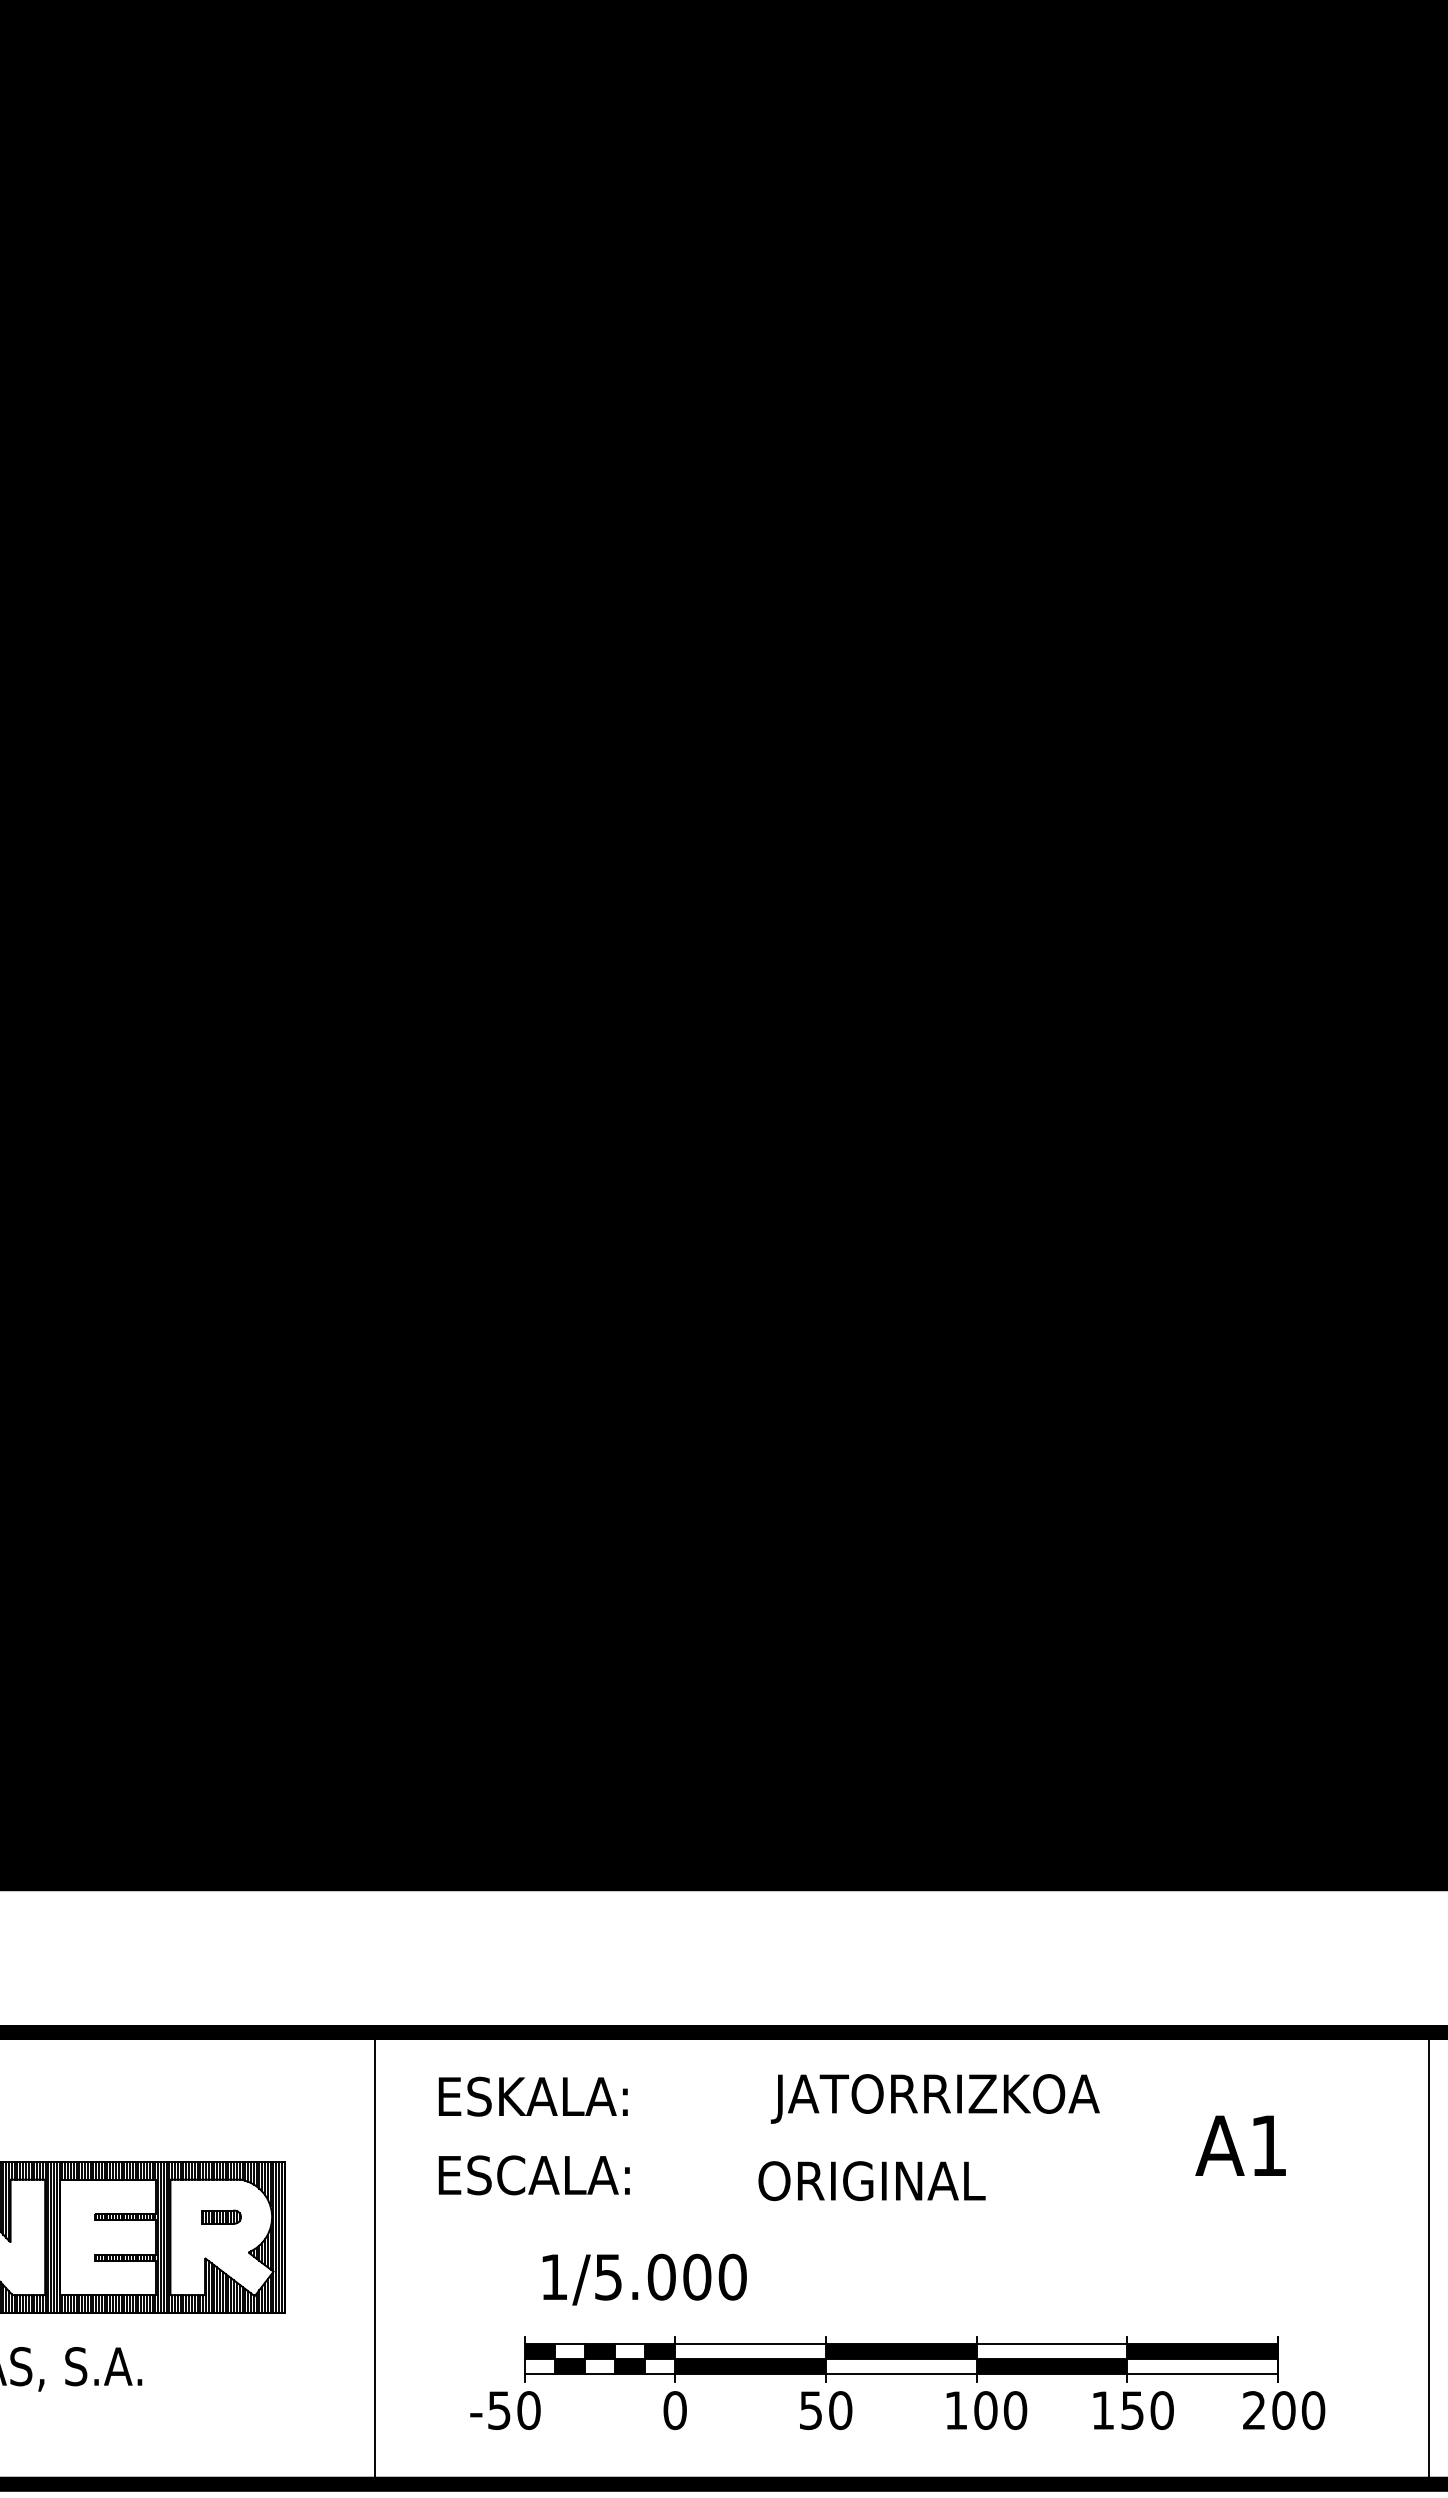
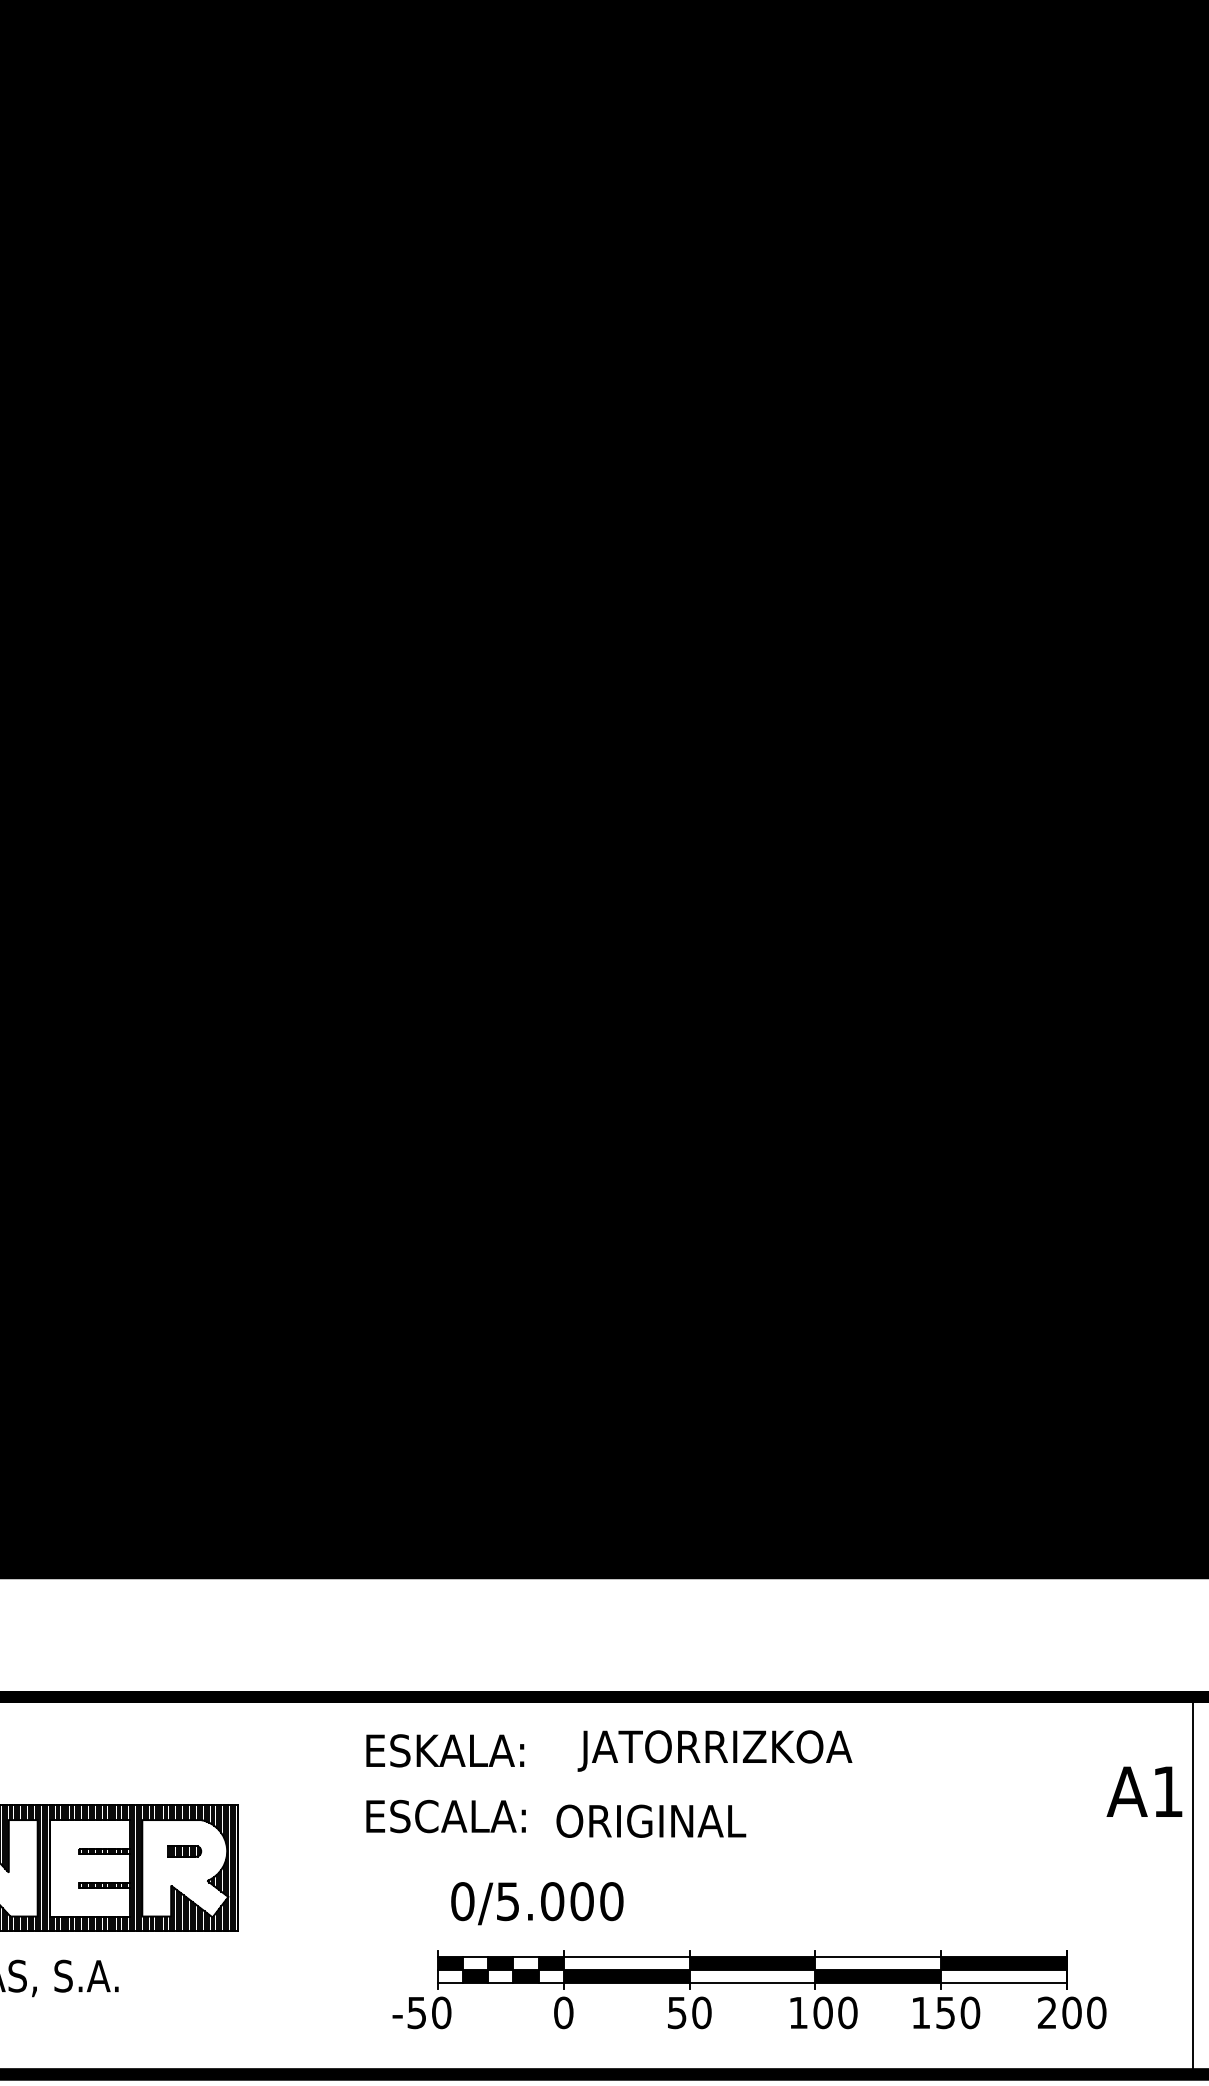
text: (934, 2098) -> (714, 1750), moved
text: (1240, 2145) -> (1144, 1791), moved
text: (871, 2181) -> (650, 1821), moved
line: (374, 2258) -> (312, 1885), removed
text: (554, 2276) -> (462, 1900), 1/5.000 -> 0/5.000

